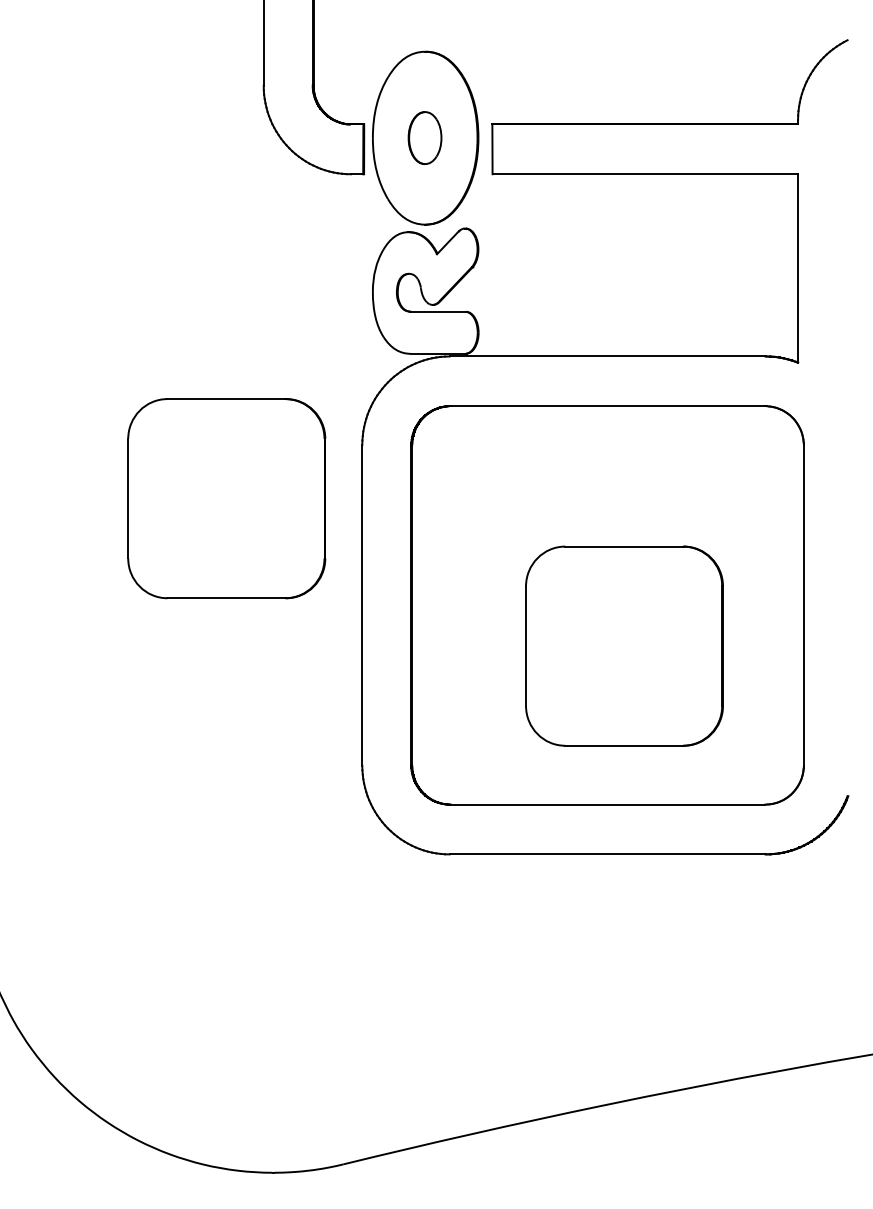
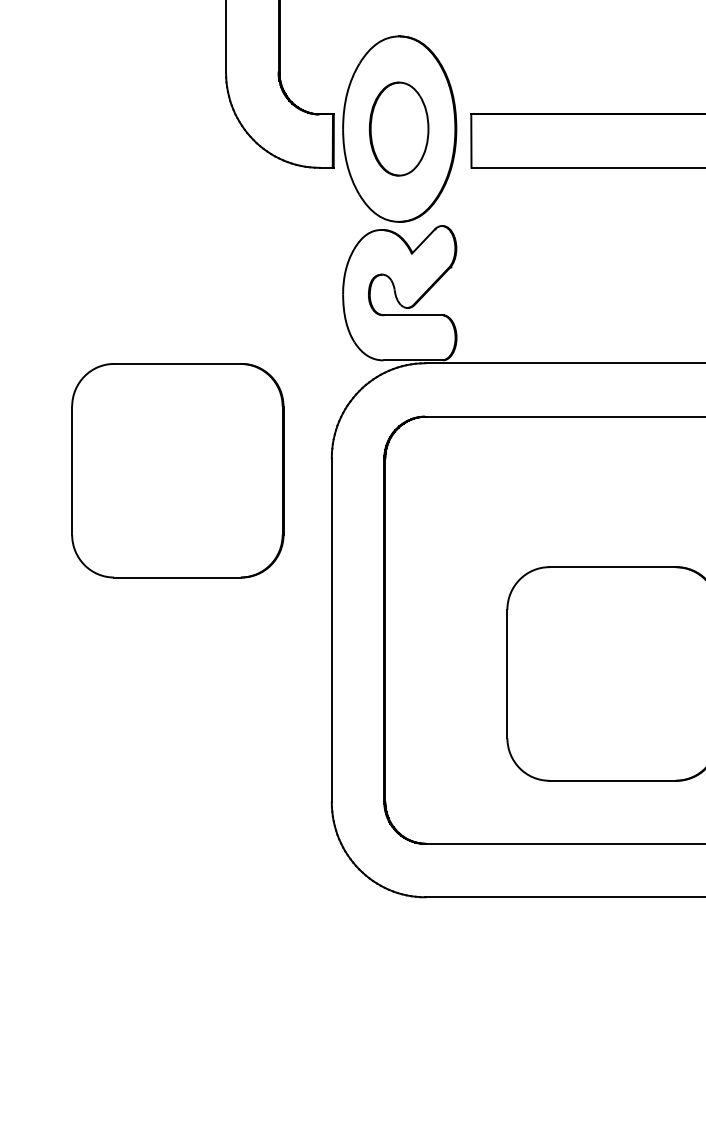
part: (424, 137) -> (398, 128), size x1.67
part: (226, 498) -> (177, 470), moved

